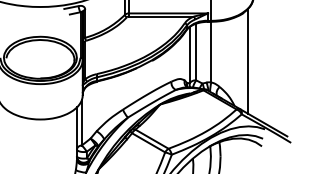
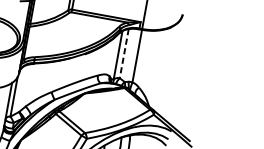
line: (196, 52) -> (124, 54), solid -> dashed
line: (247, 60) -> (167, 69), removed

